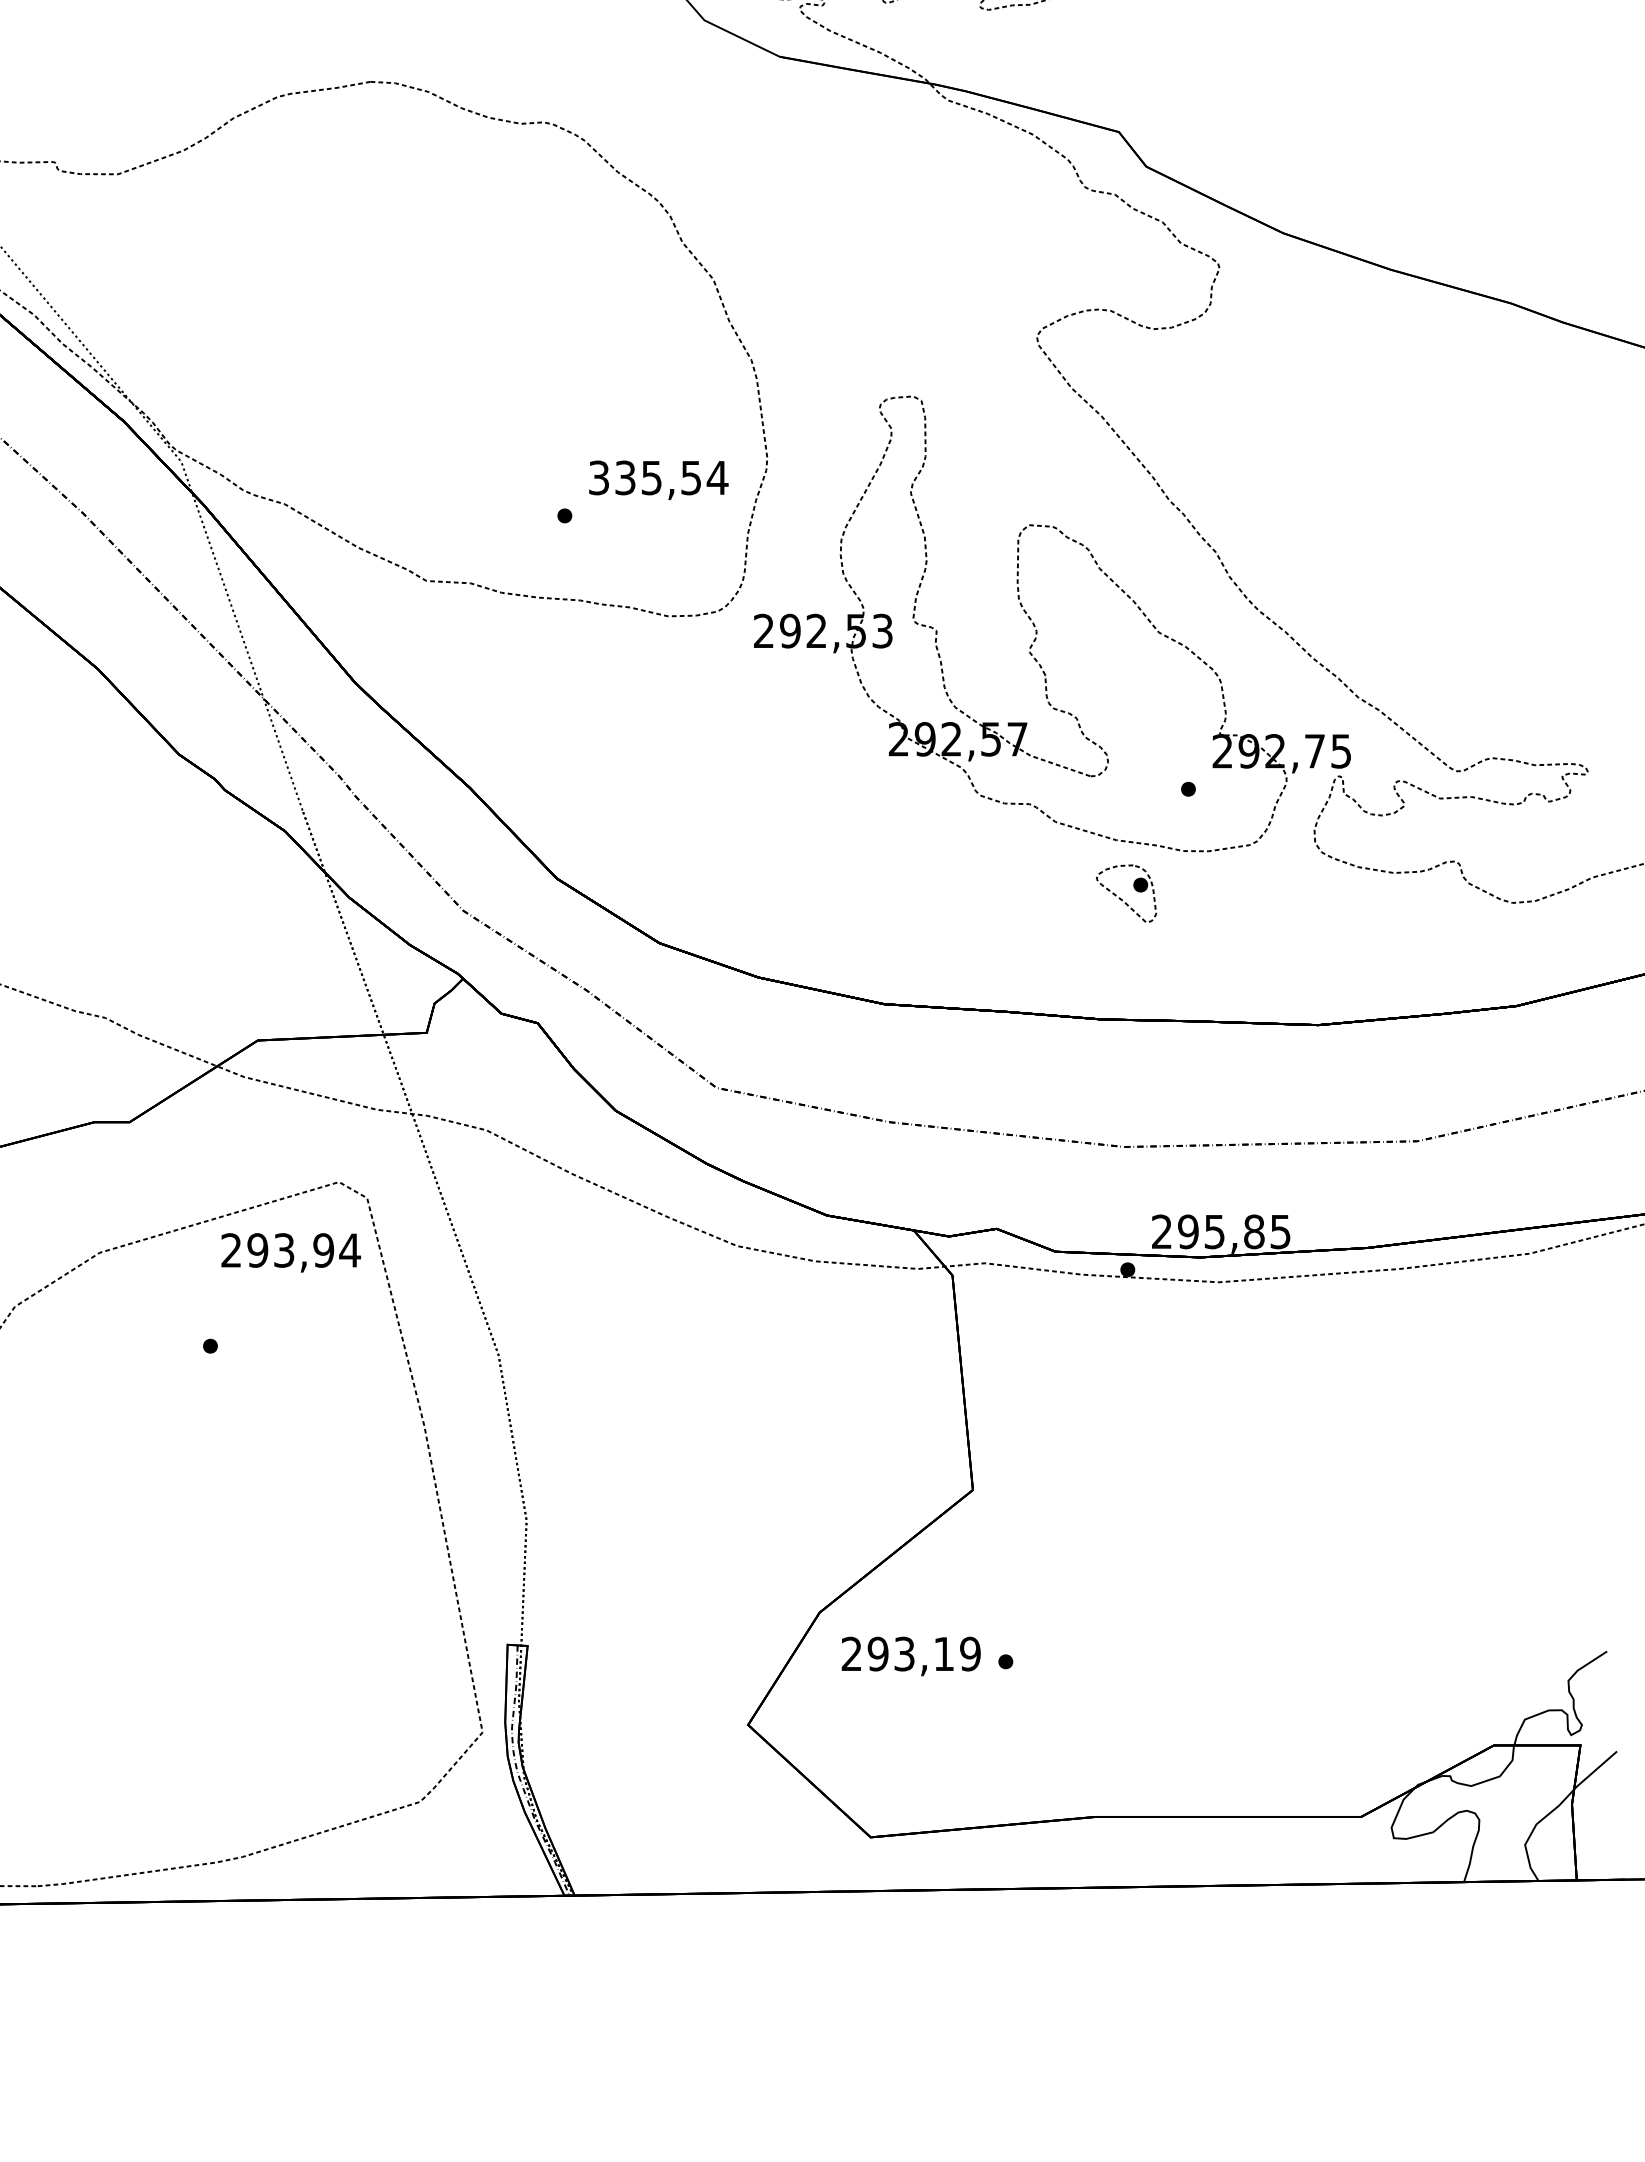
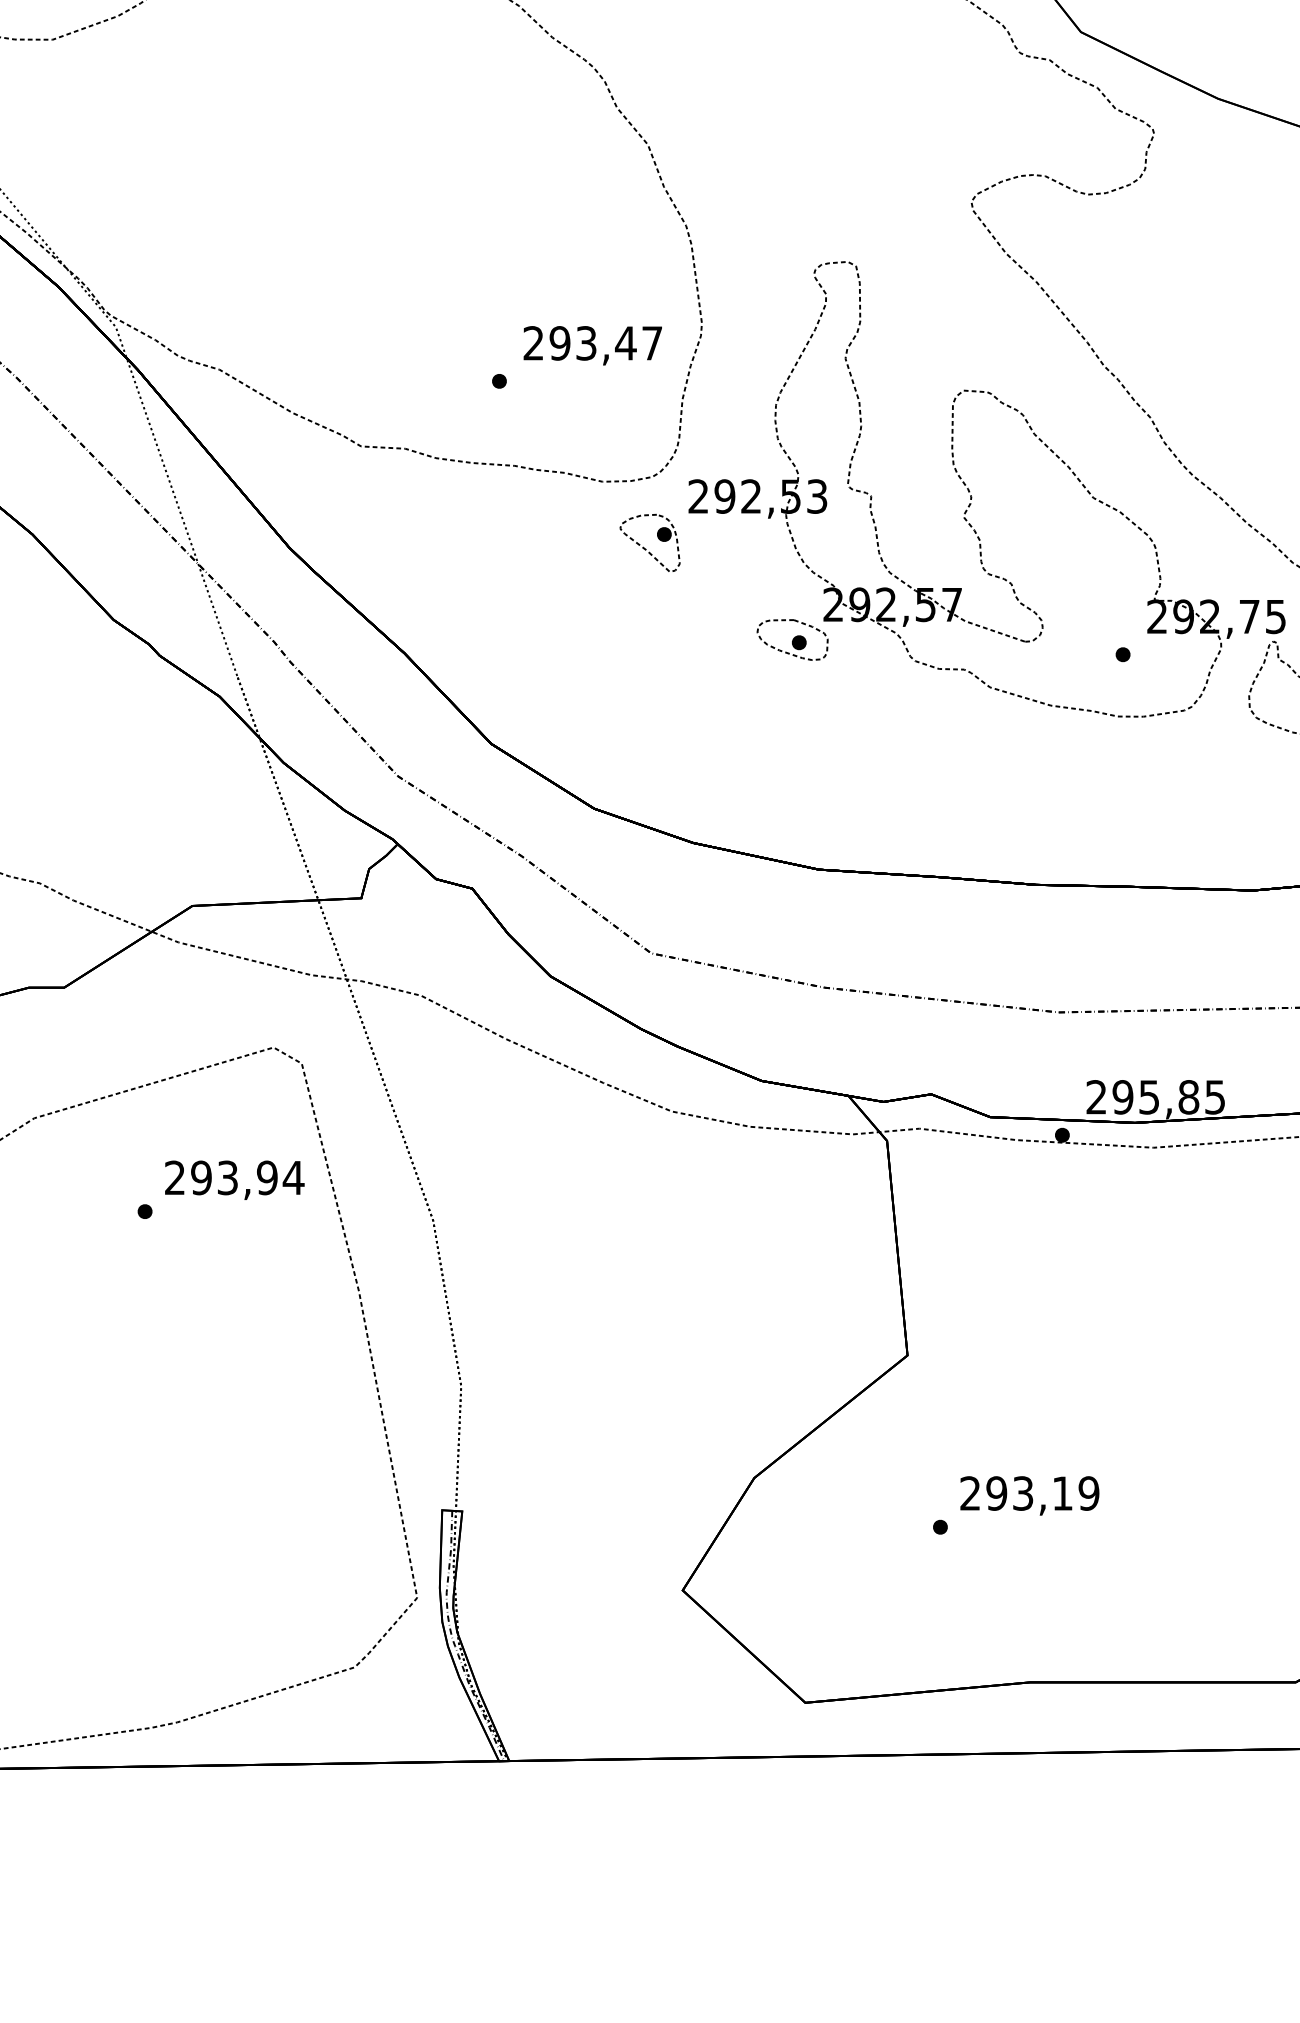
text: (658, 477) -> (593, 342), 335,54 -> 293,47
part: (857, 774) -> (792, 639), added
part: (1121, 898) -> (645, 547), moved
text: (290, 1252) -> (234, 1179), moved
text: (910, 1656) -> (1029, 1495), moved

